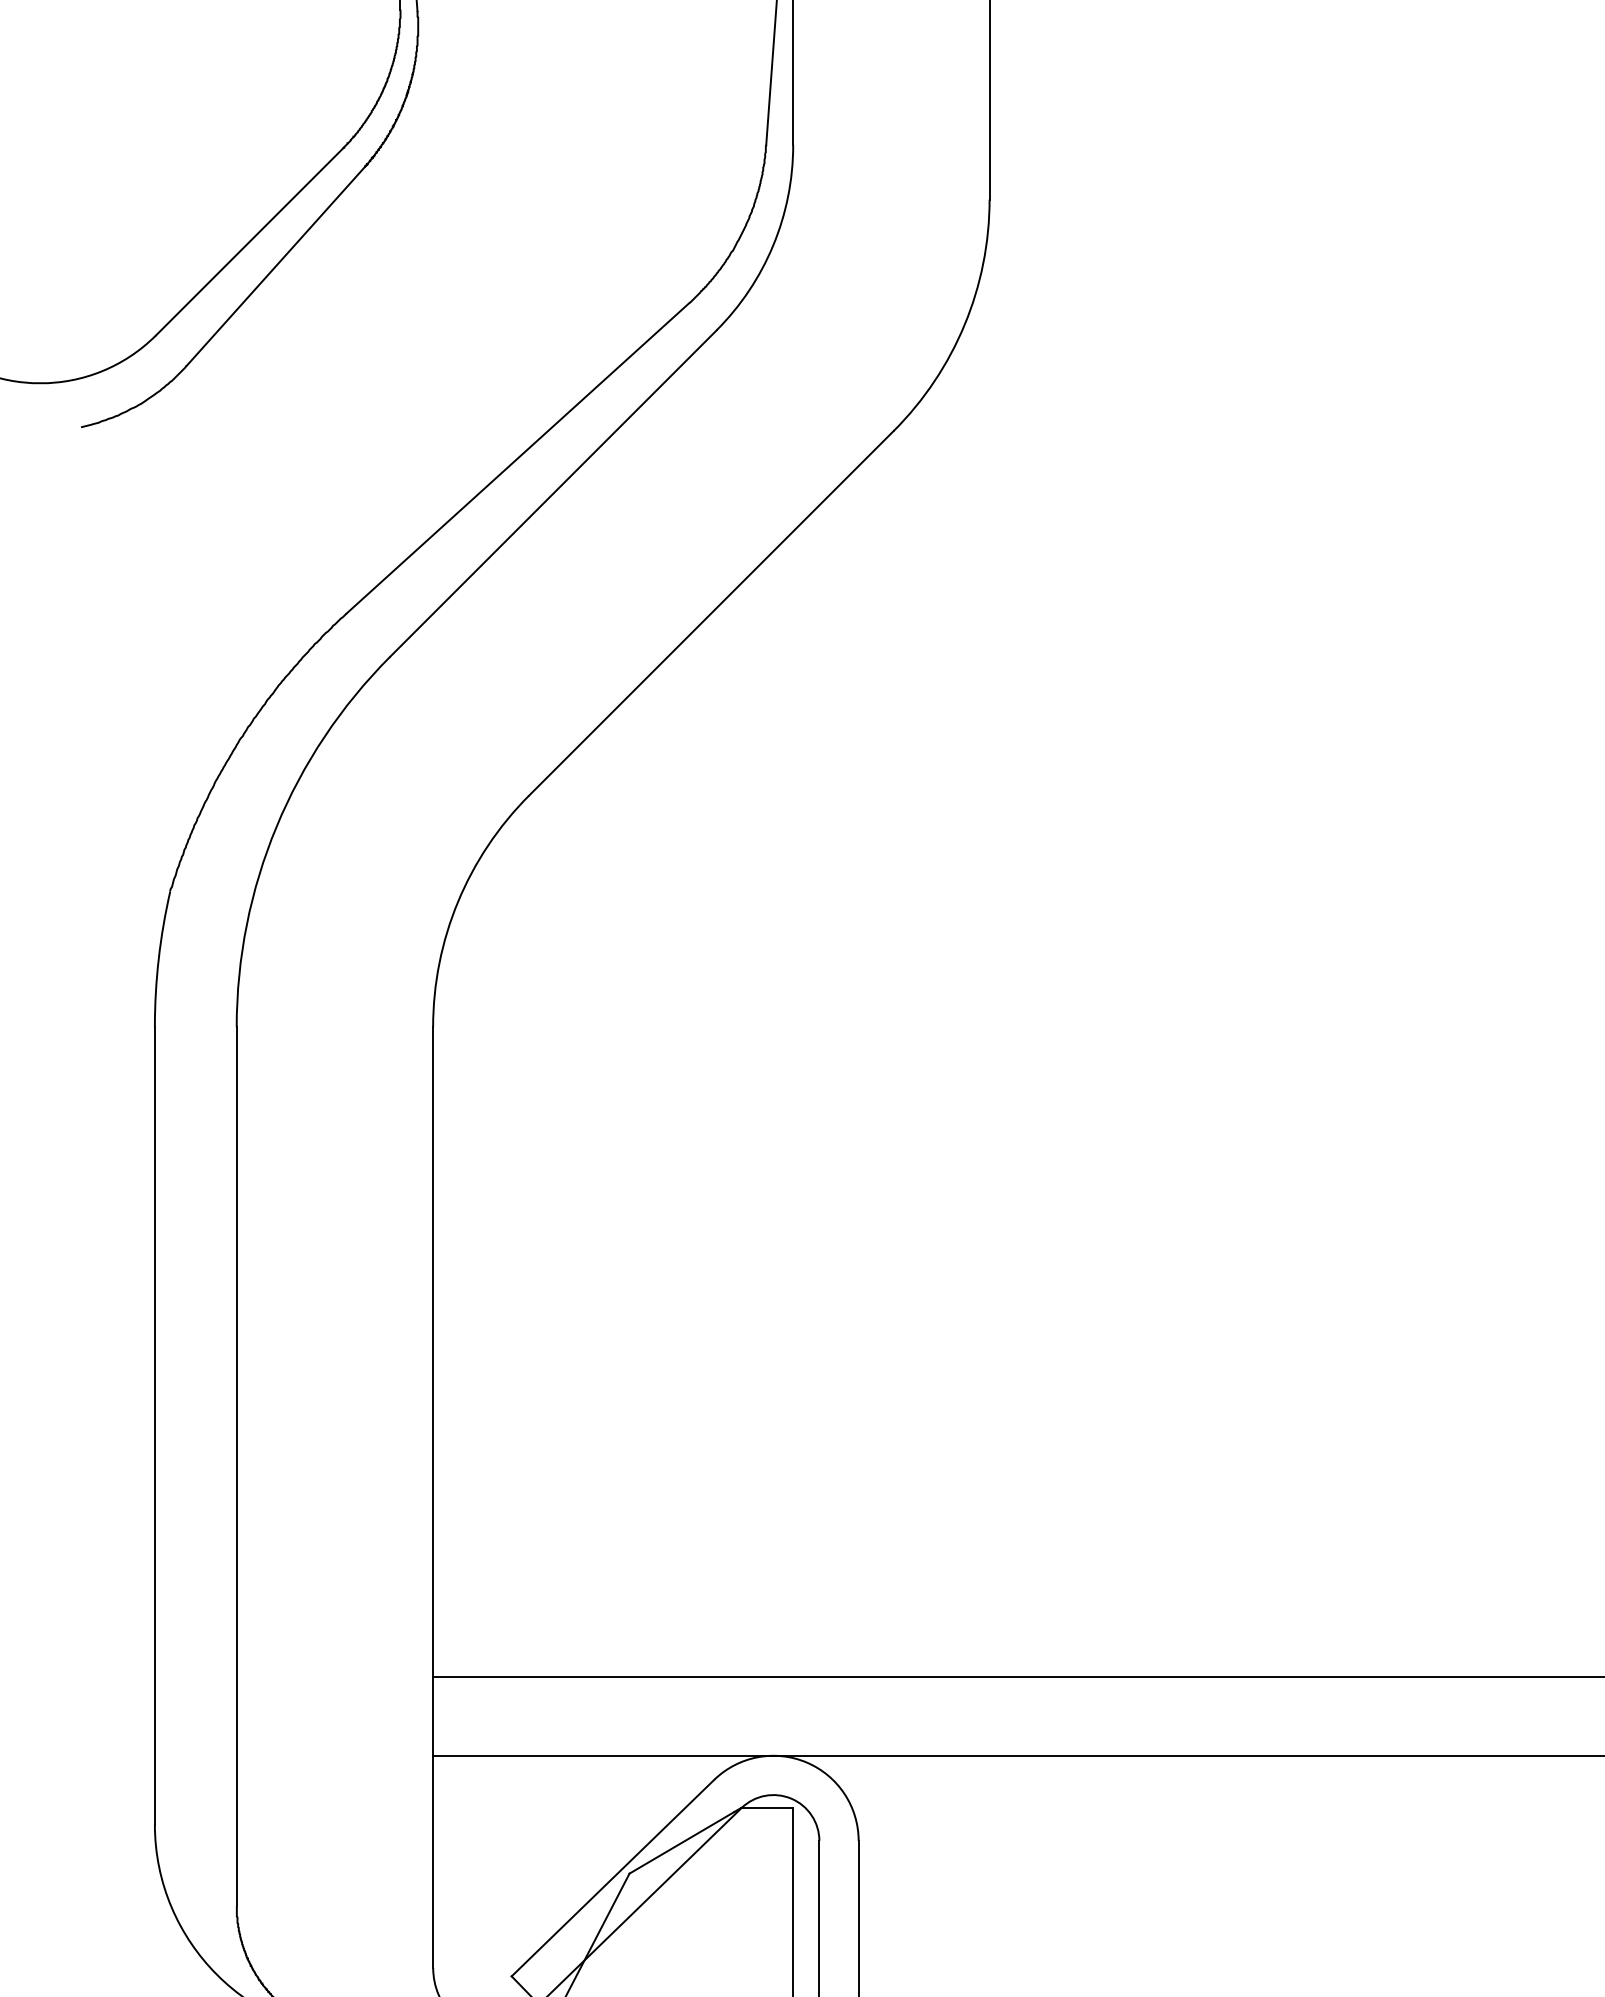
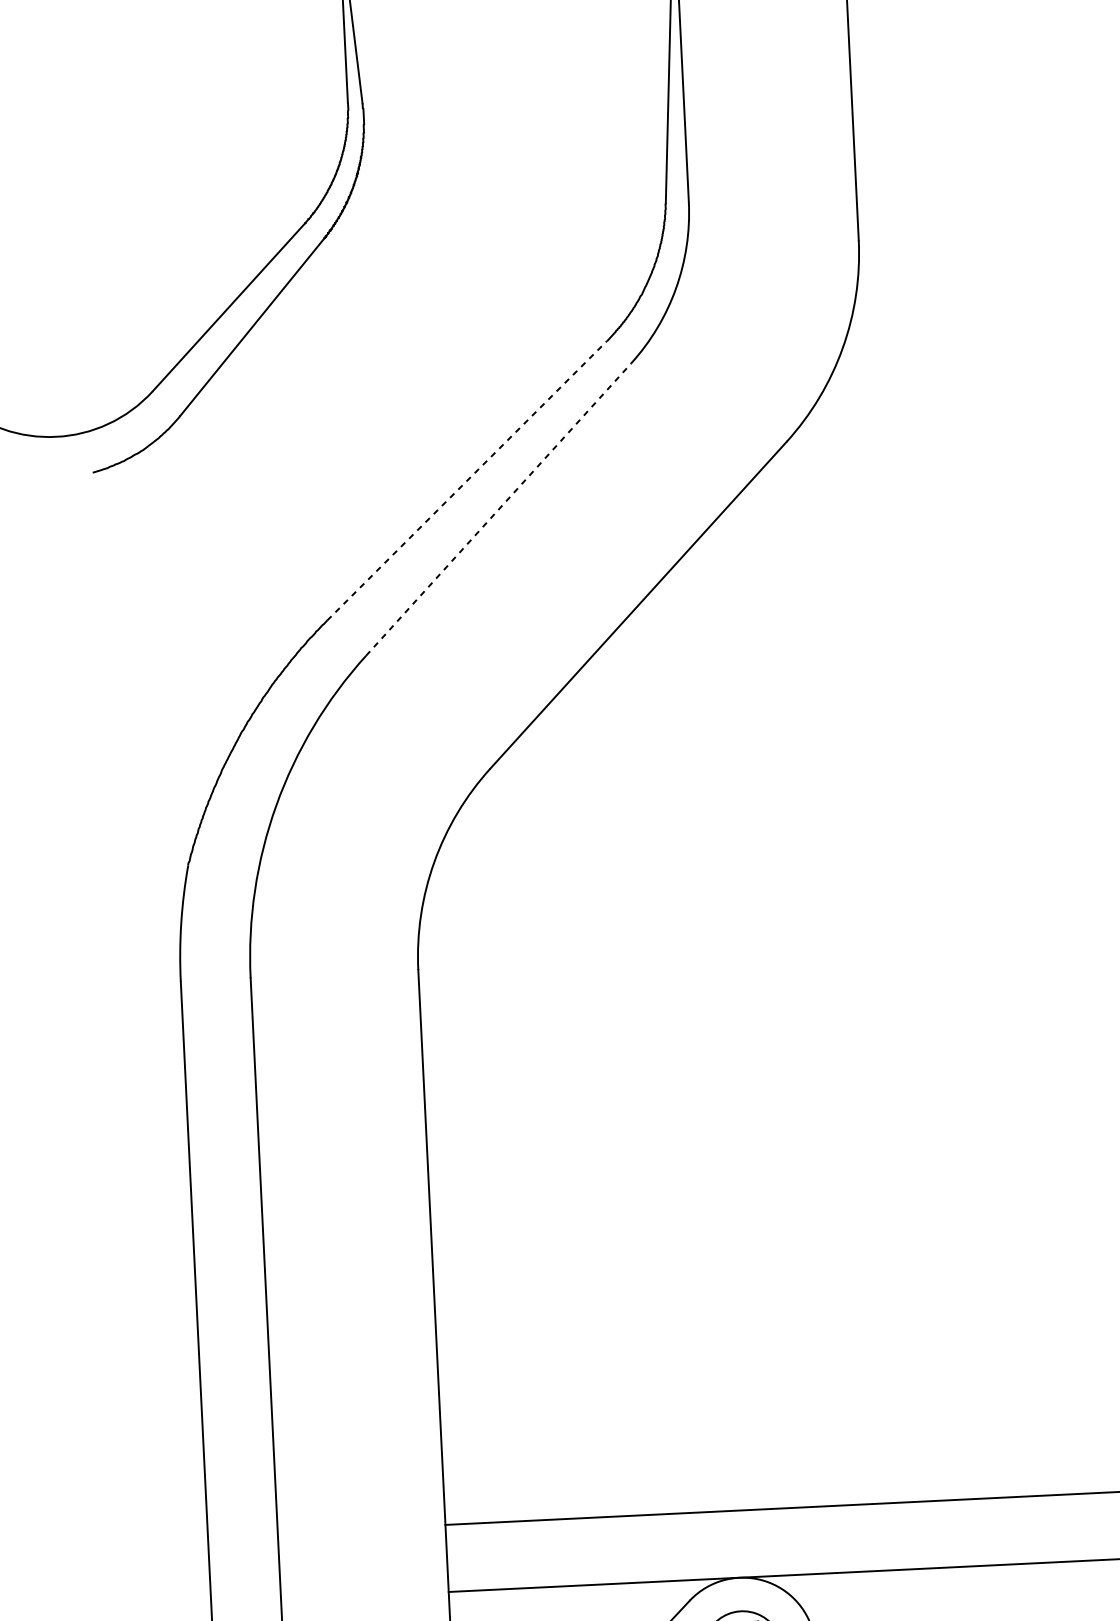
line: (518, 457) -> (467, 480), solid -> dashed
line: (553, 493) -> (498, 509), solid -> dashed

